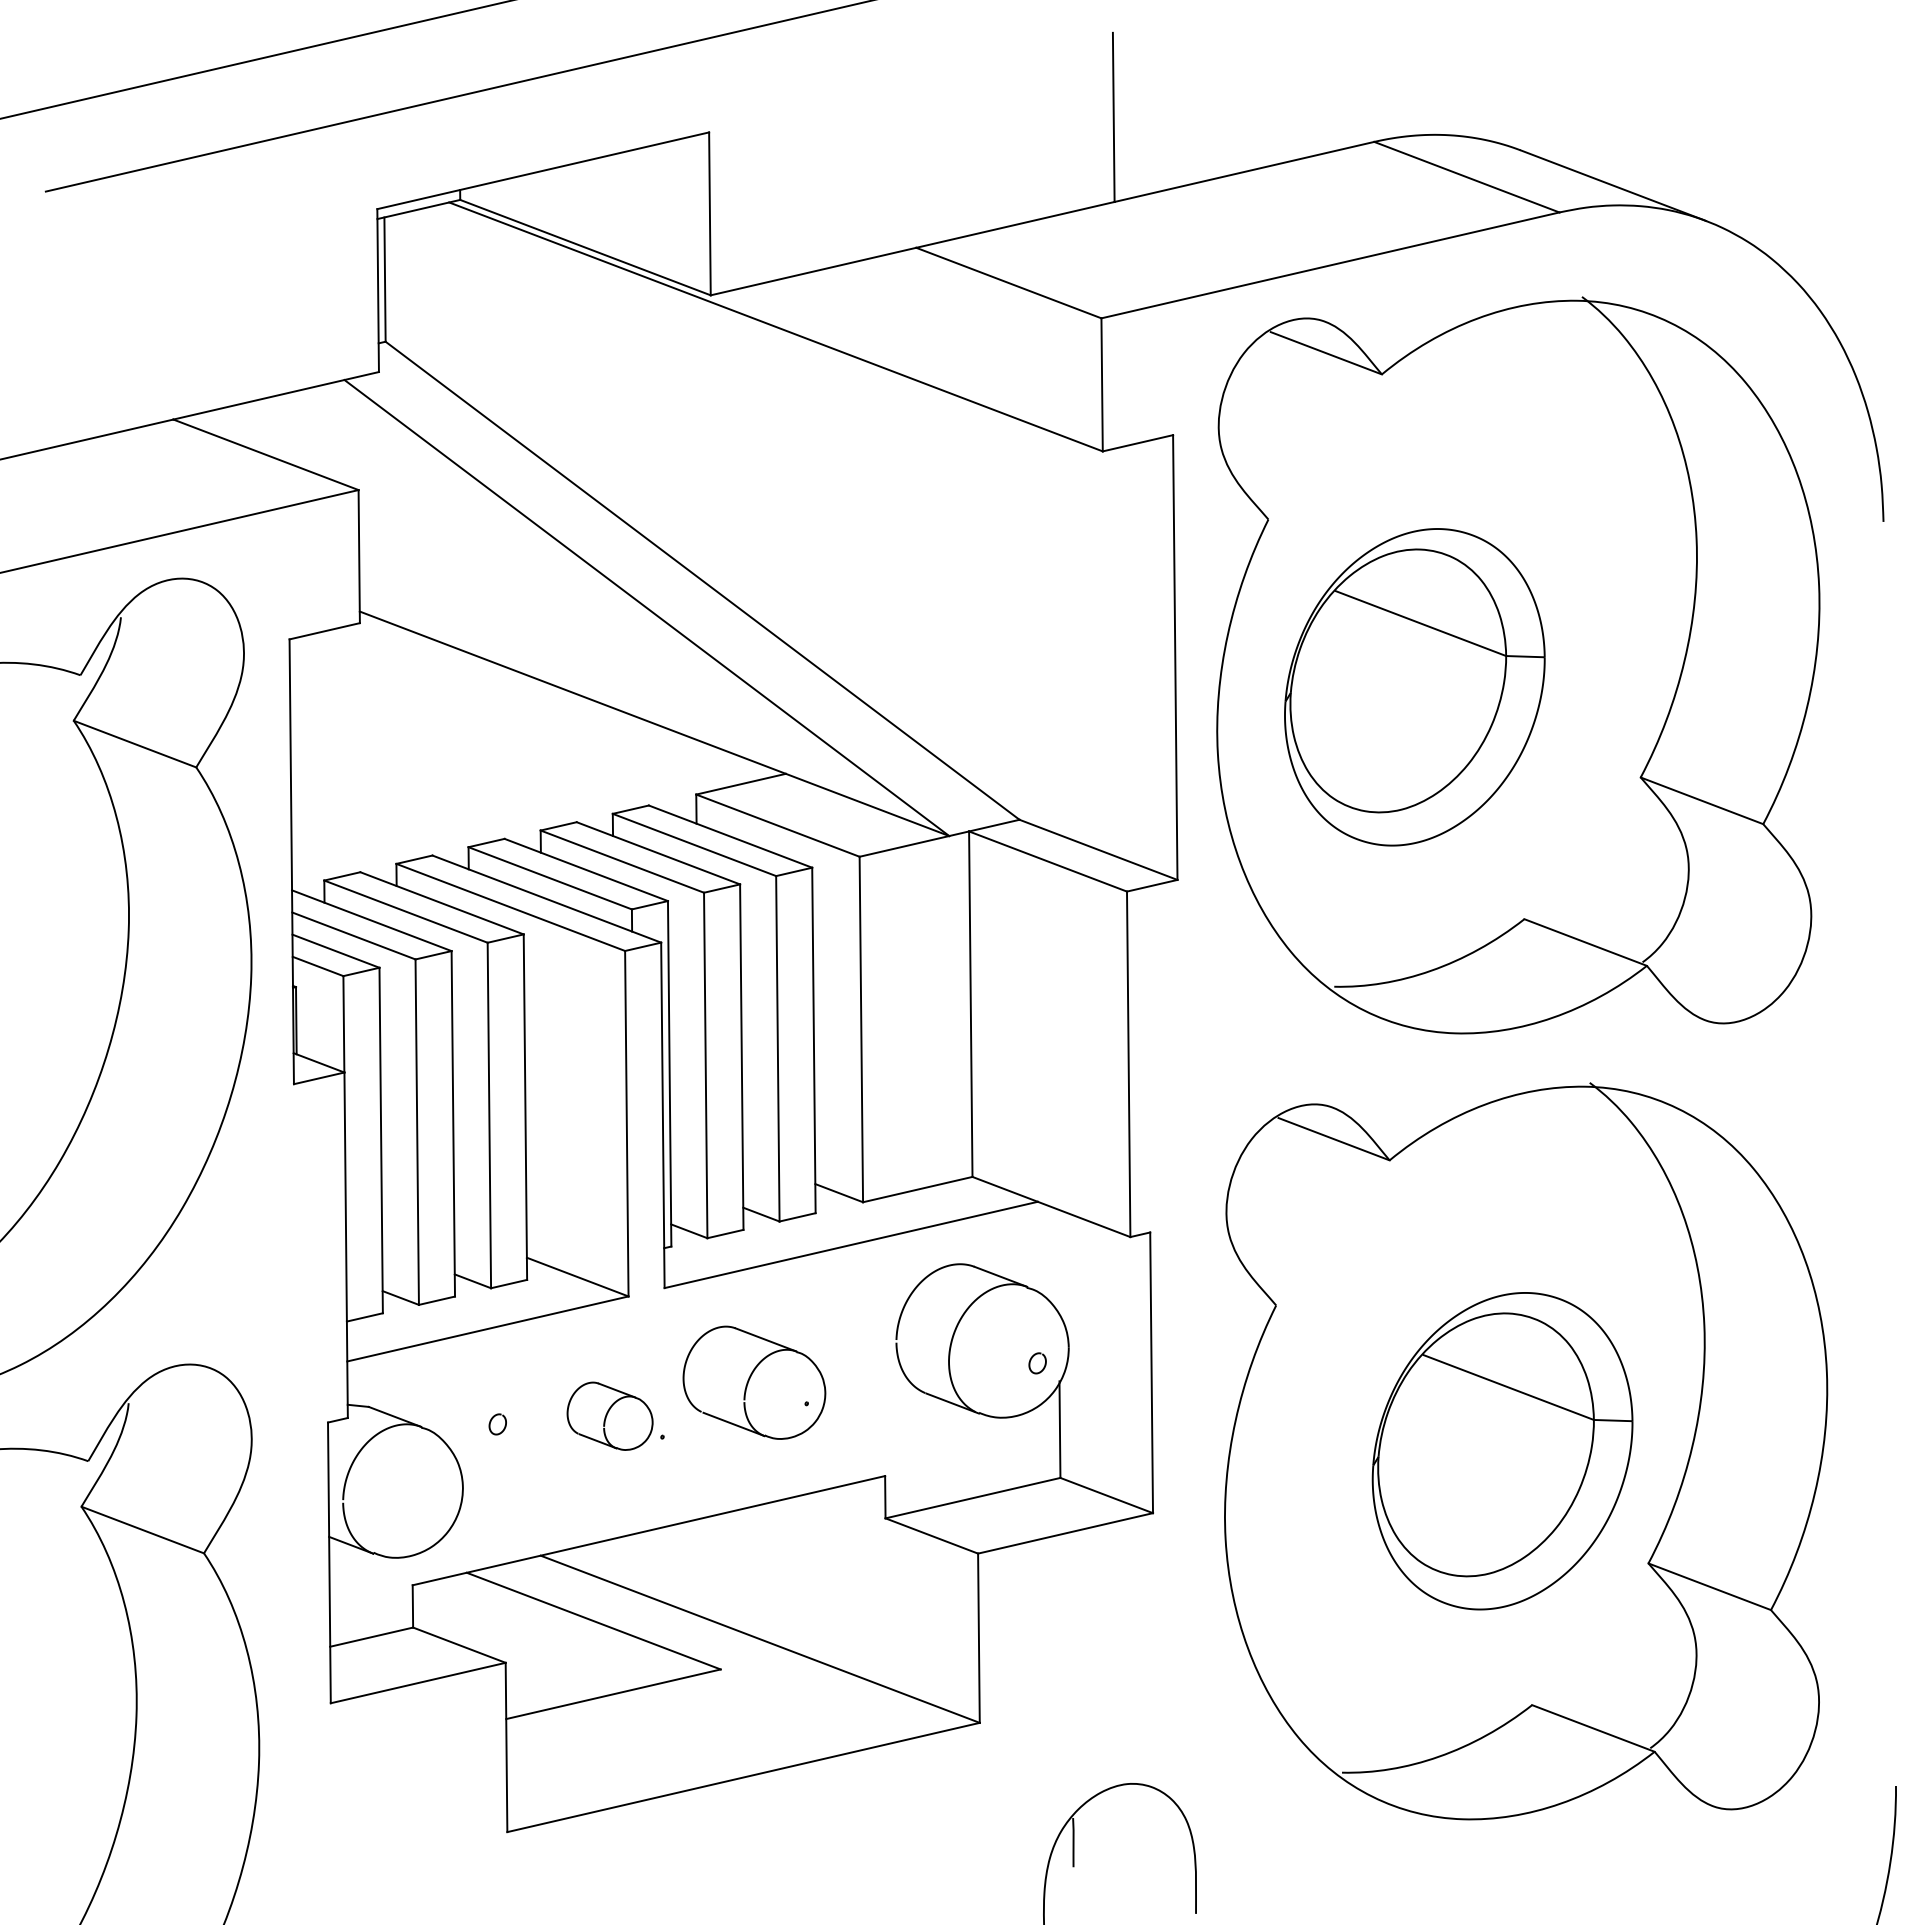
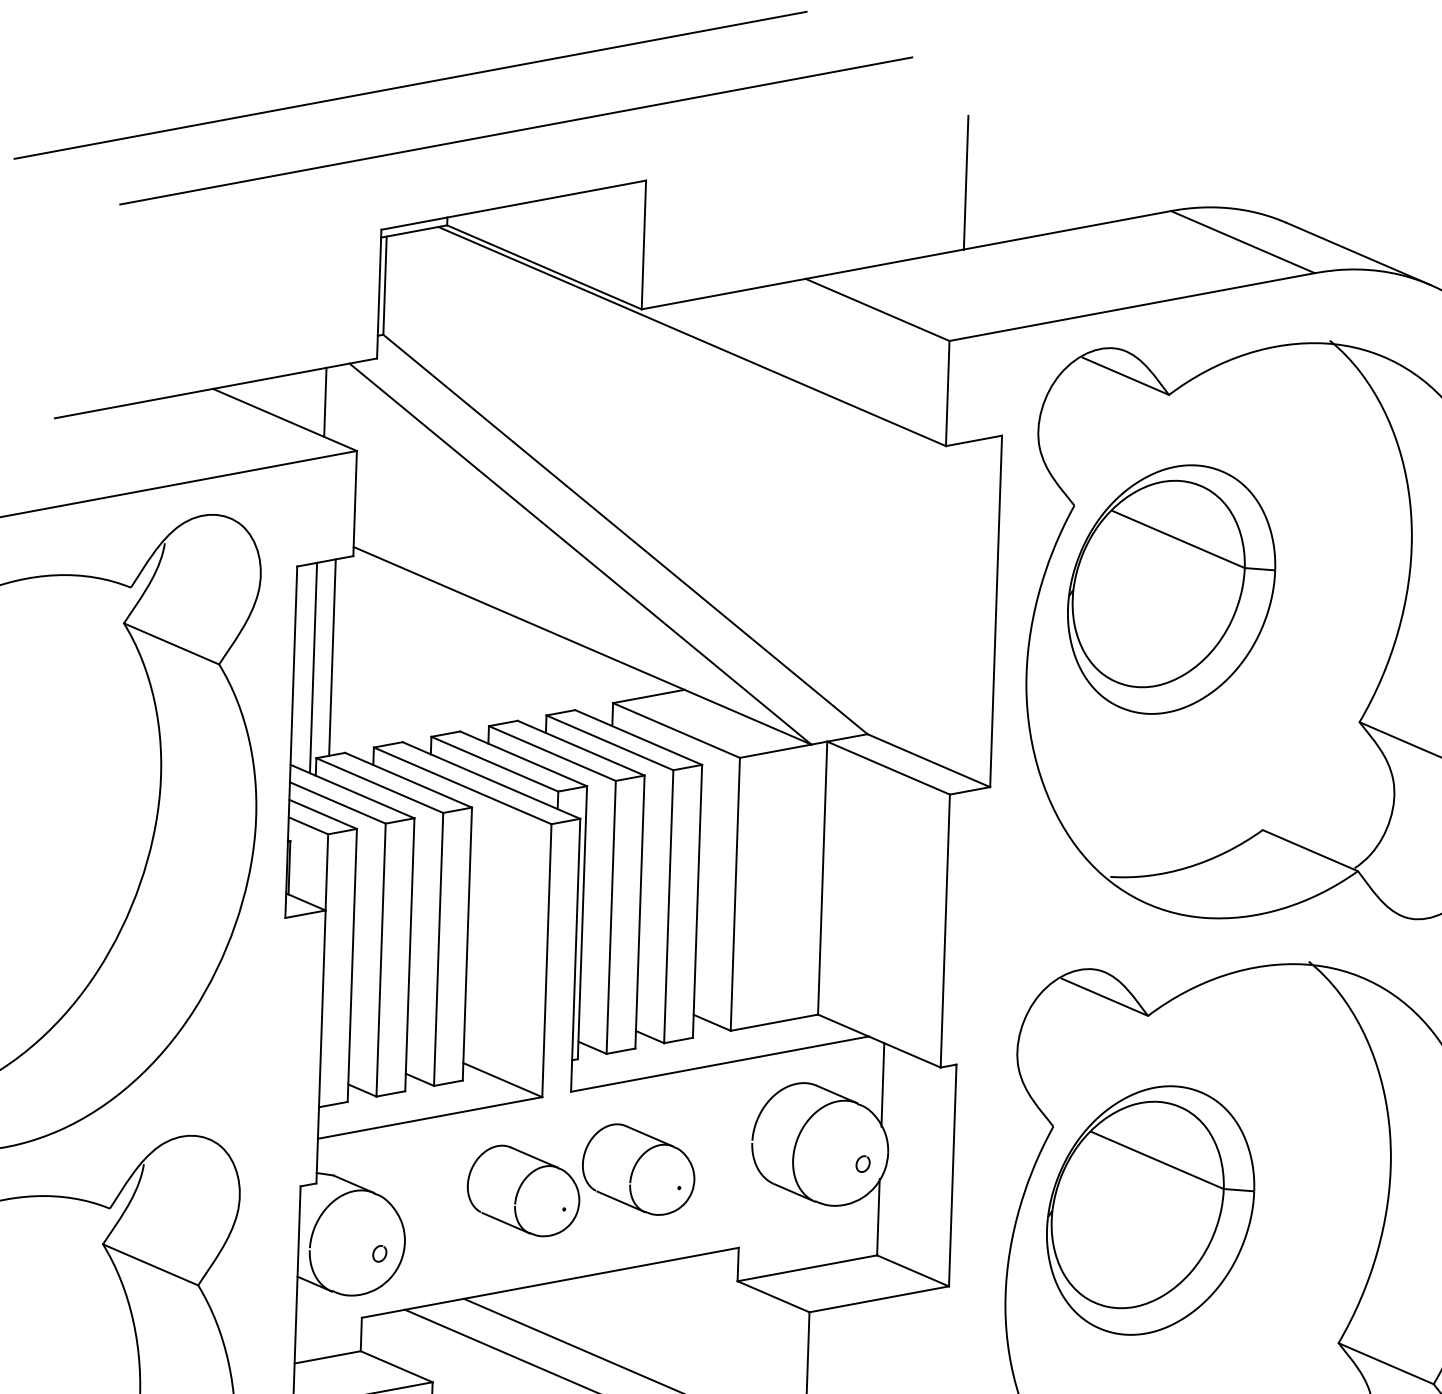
line: (315, 430) -> (324, 402), added
part: (1414, 687) -> (1171, 589), moved
line: (338, 752) -> (331, 657), added
line: (315, 766) -> (313, 667), added
line: (1057, 1262) -> (882, 1085), added
part: (609, 1416) -> (523, 1191), size x1.67
curve: (491, 1422) -> (374, 1252), moved
part: (1502, 1451) -> (1150, 1210), moved

